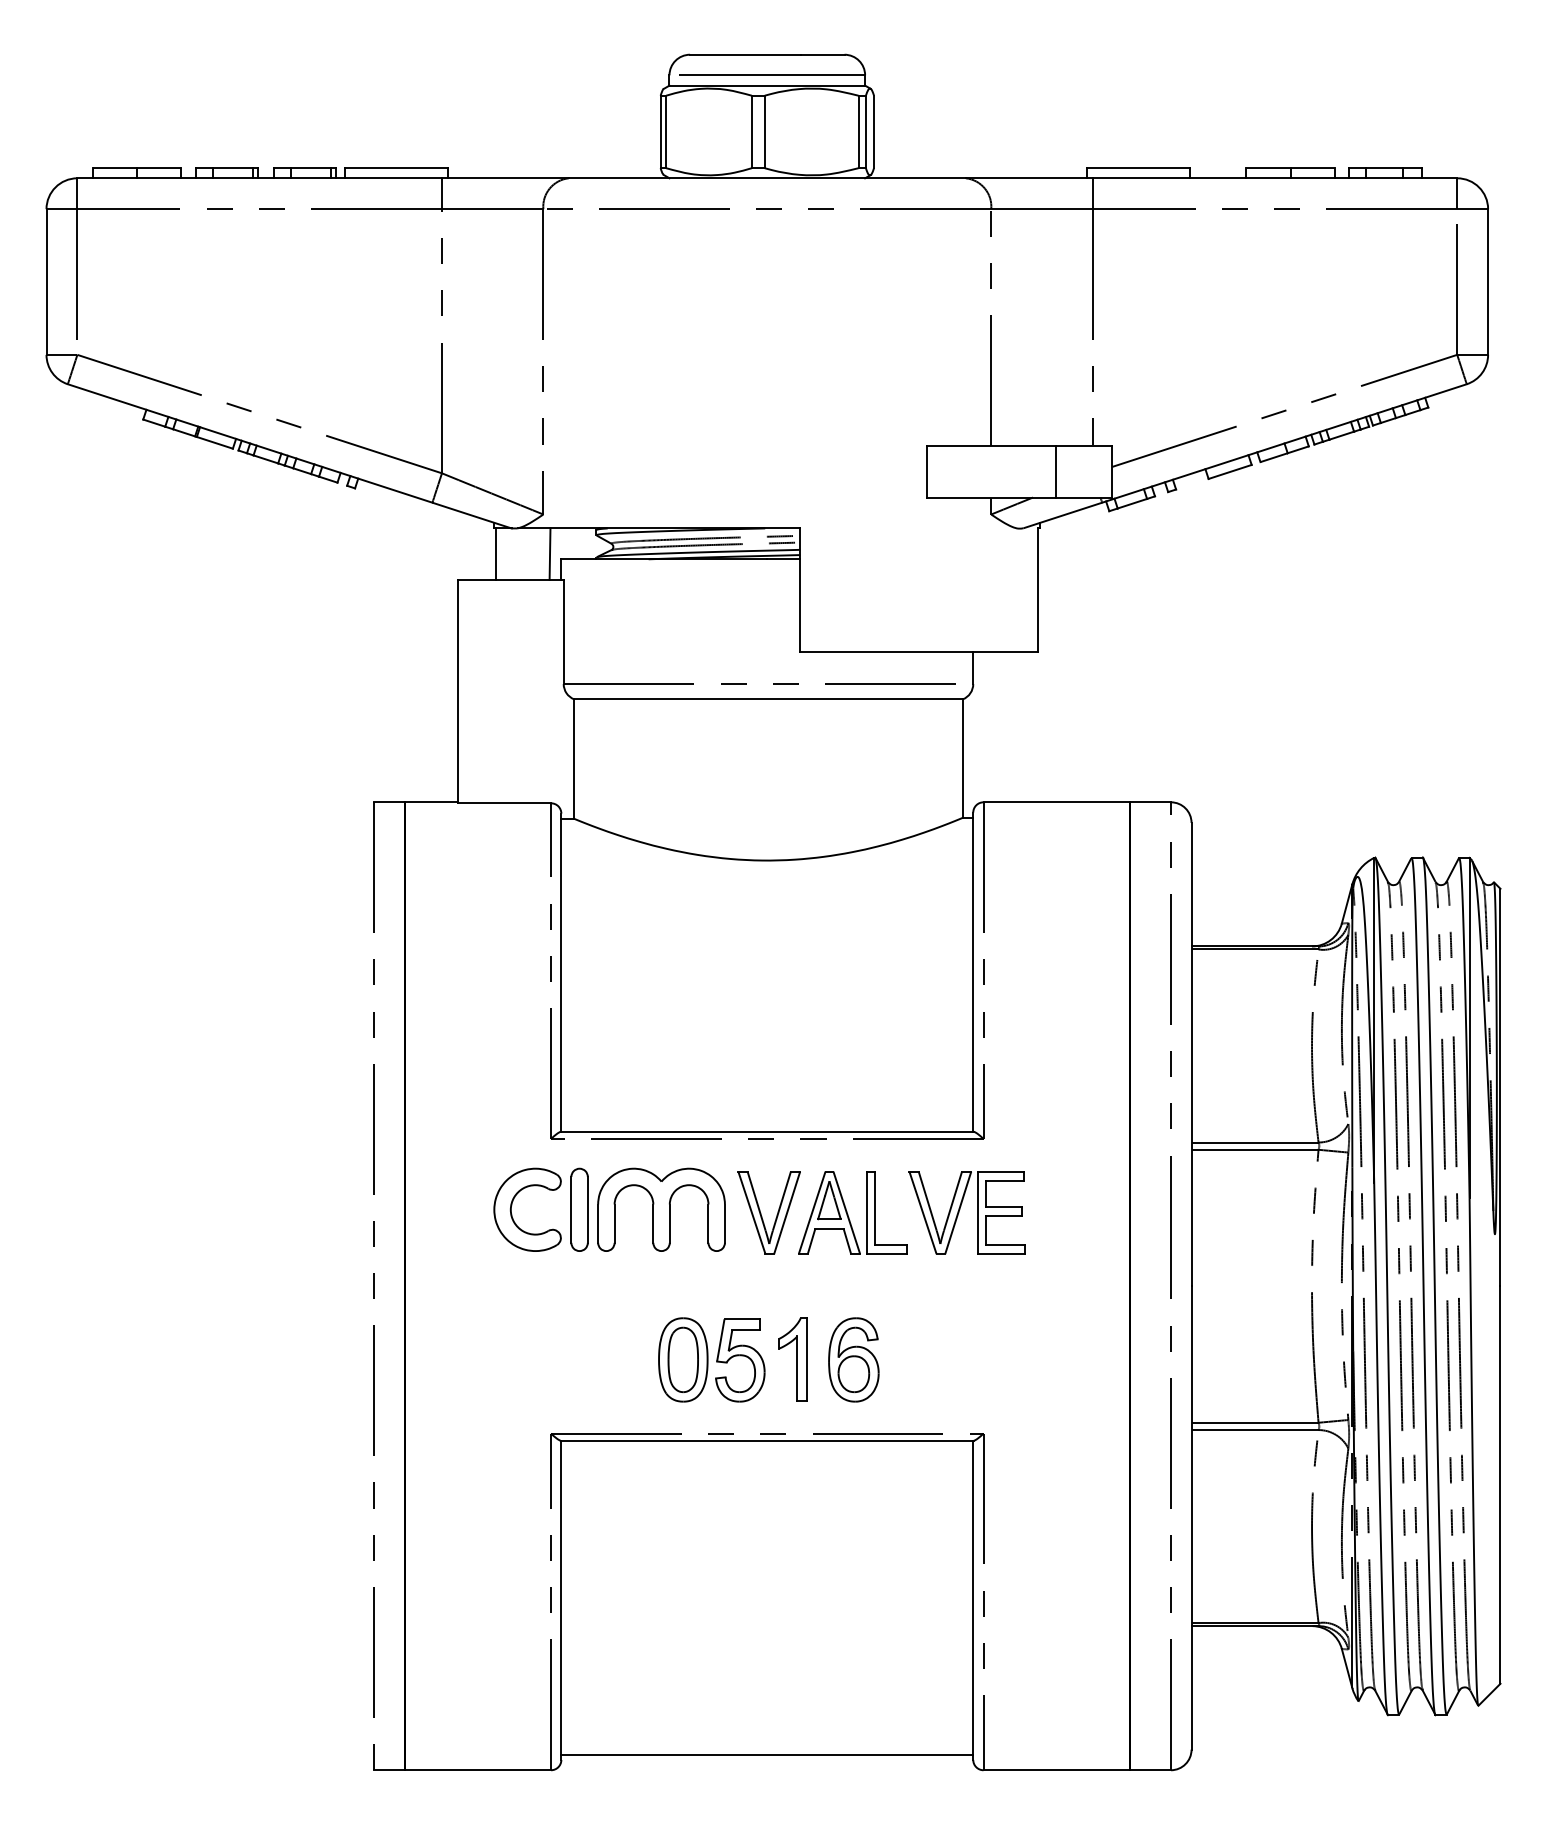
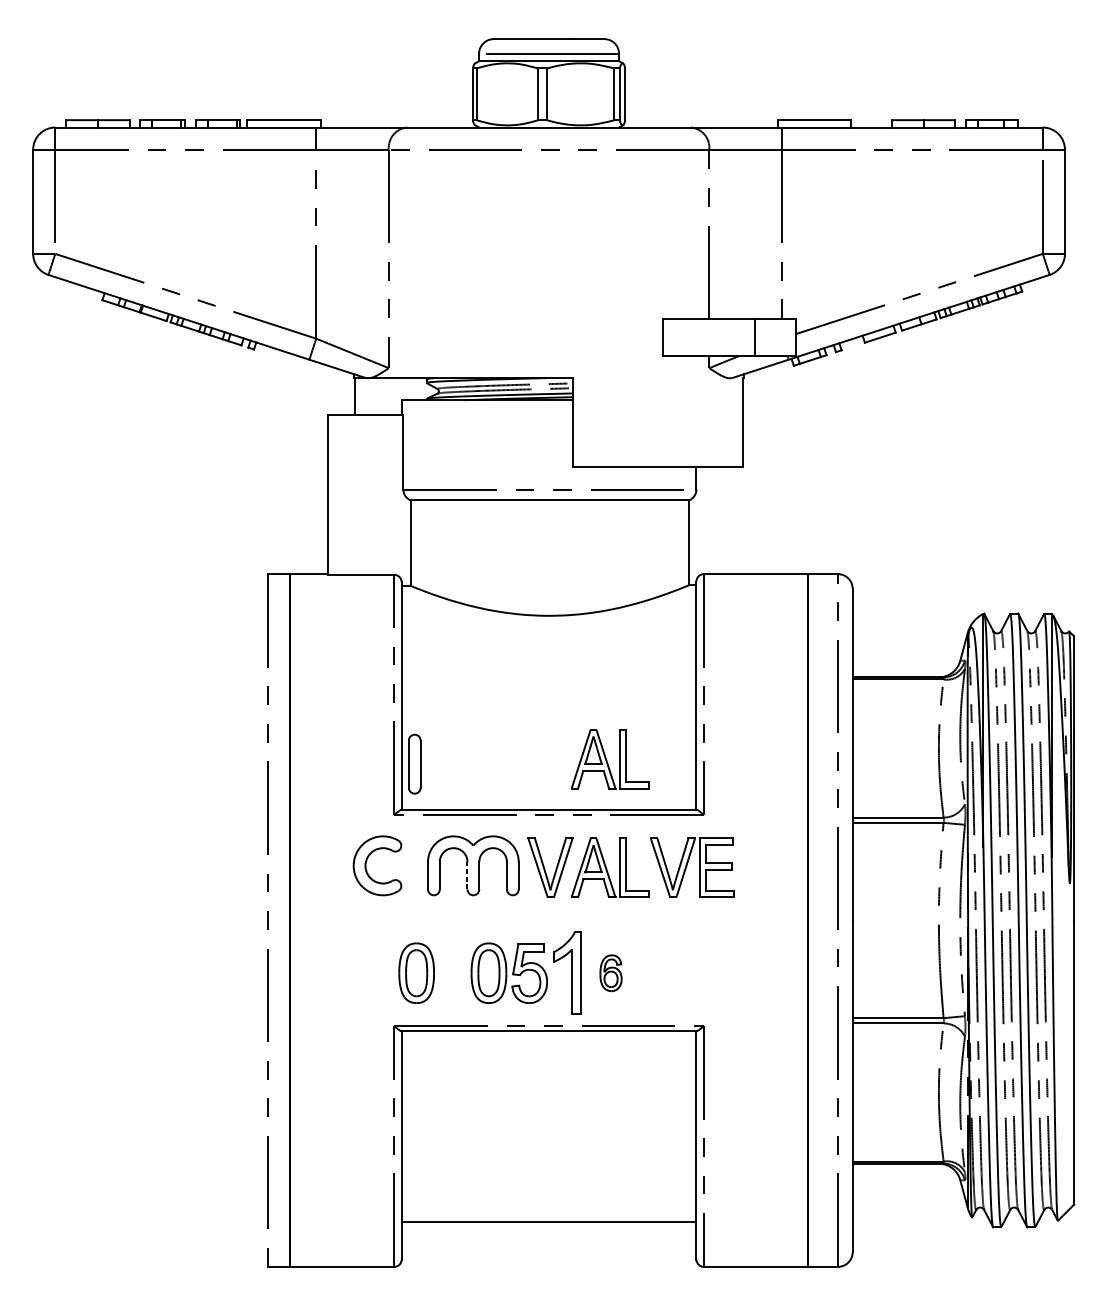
line: (549, 553) -> (393, 396), removed
part: (852, 1060) -> (610, 758), added
part: (579, 1209) -> (414, 763), moved
line: (653, 1223) -> (467, 875), solid -> dashed
part: (582, 1359) -> (416, 972), added
part: (792, 1359) -> (567, 972), size x1.4
part: (853, 1359) -> (610, 972), size x0.6
line: (767, 1754) -> (549, 1221), moved

